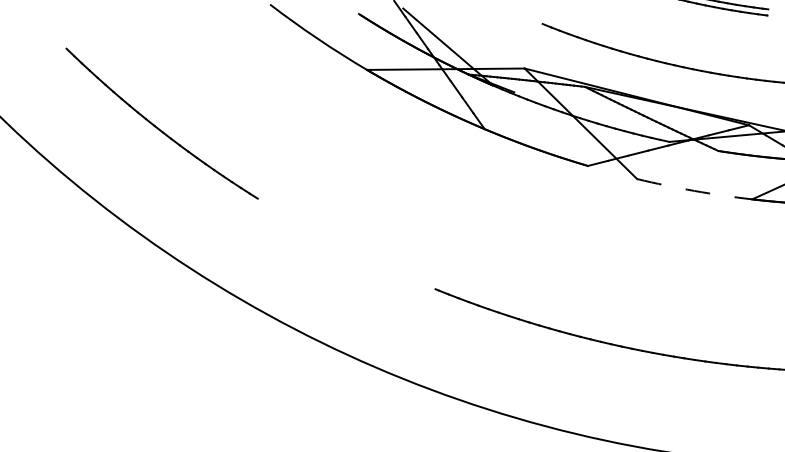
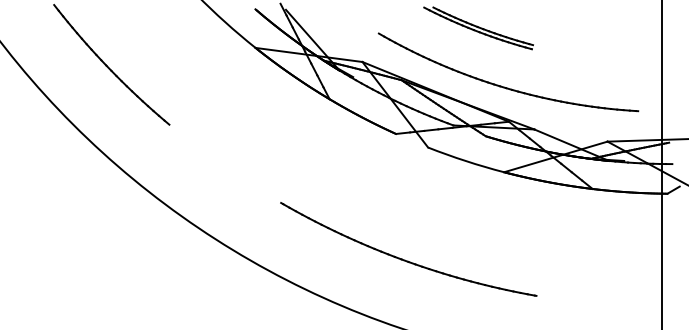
arc: (694, 191) -> (465, 161), dashed -> solid

